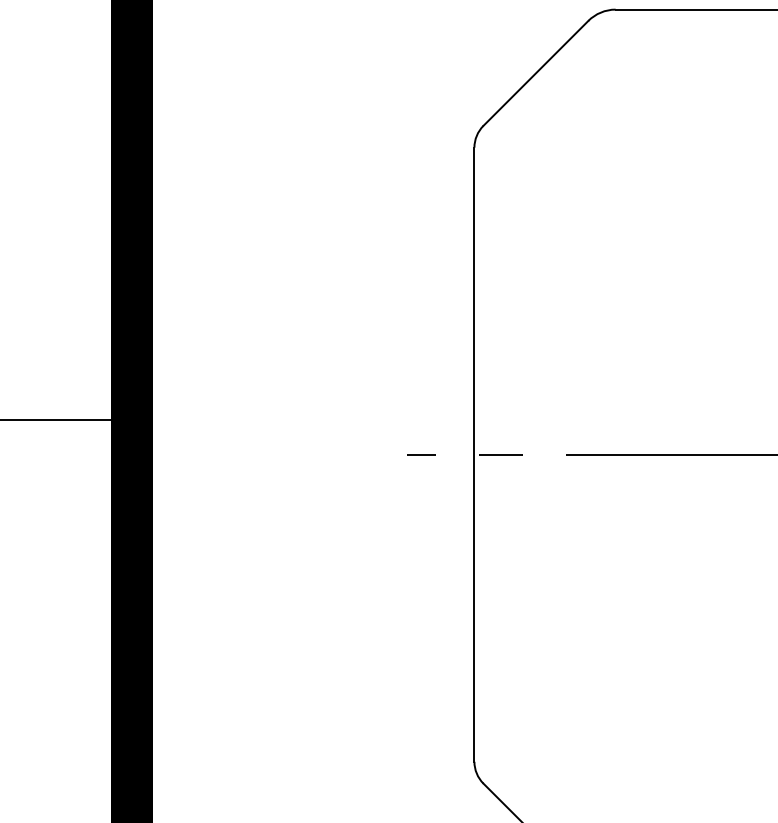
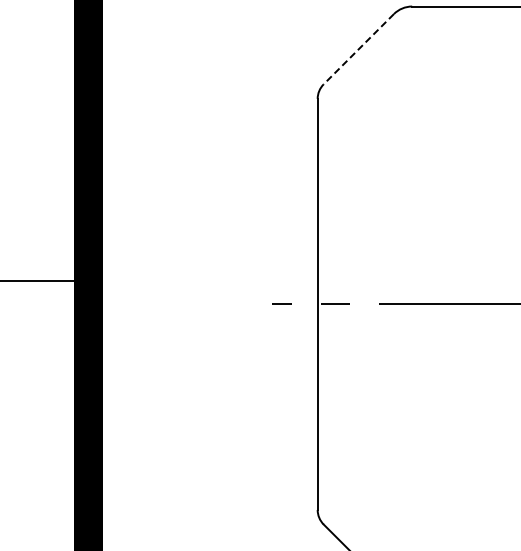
line: (535, 73) -> (358, 49), solid -> dashed

